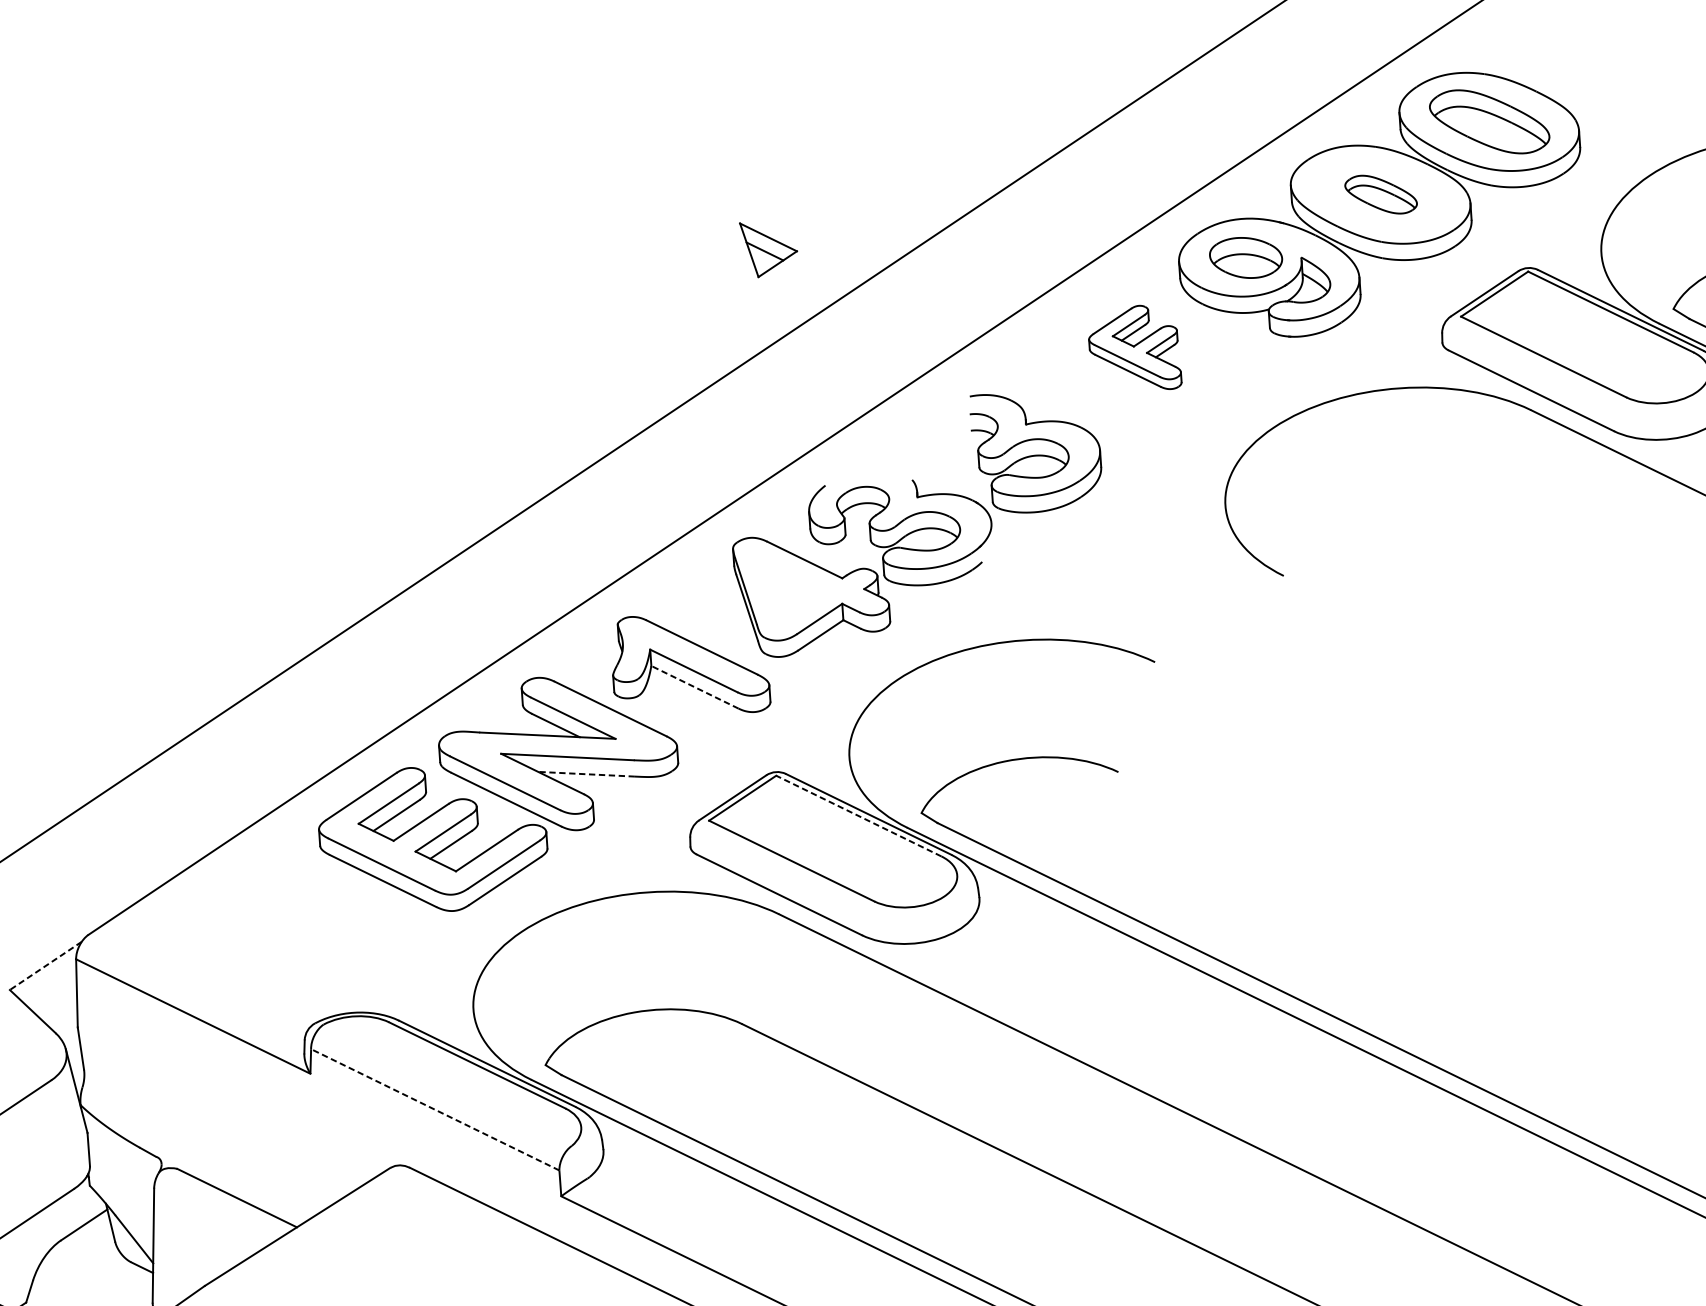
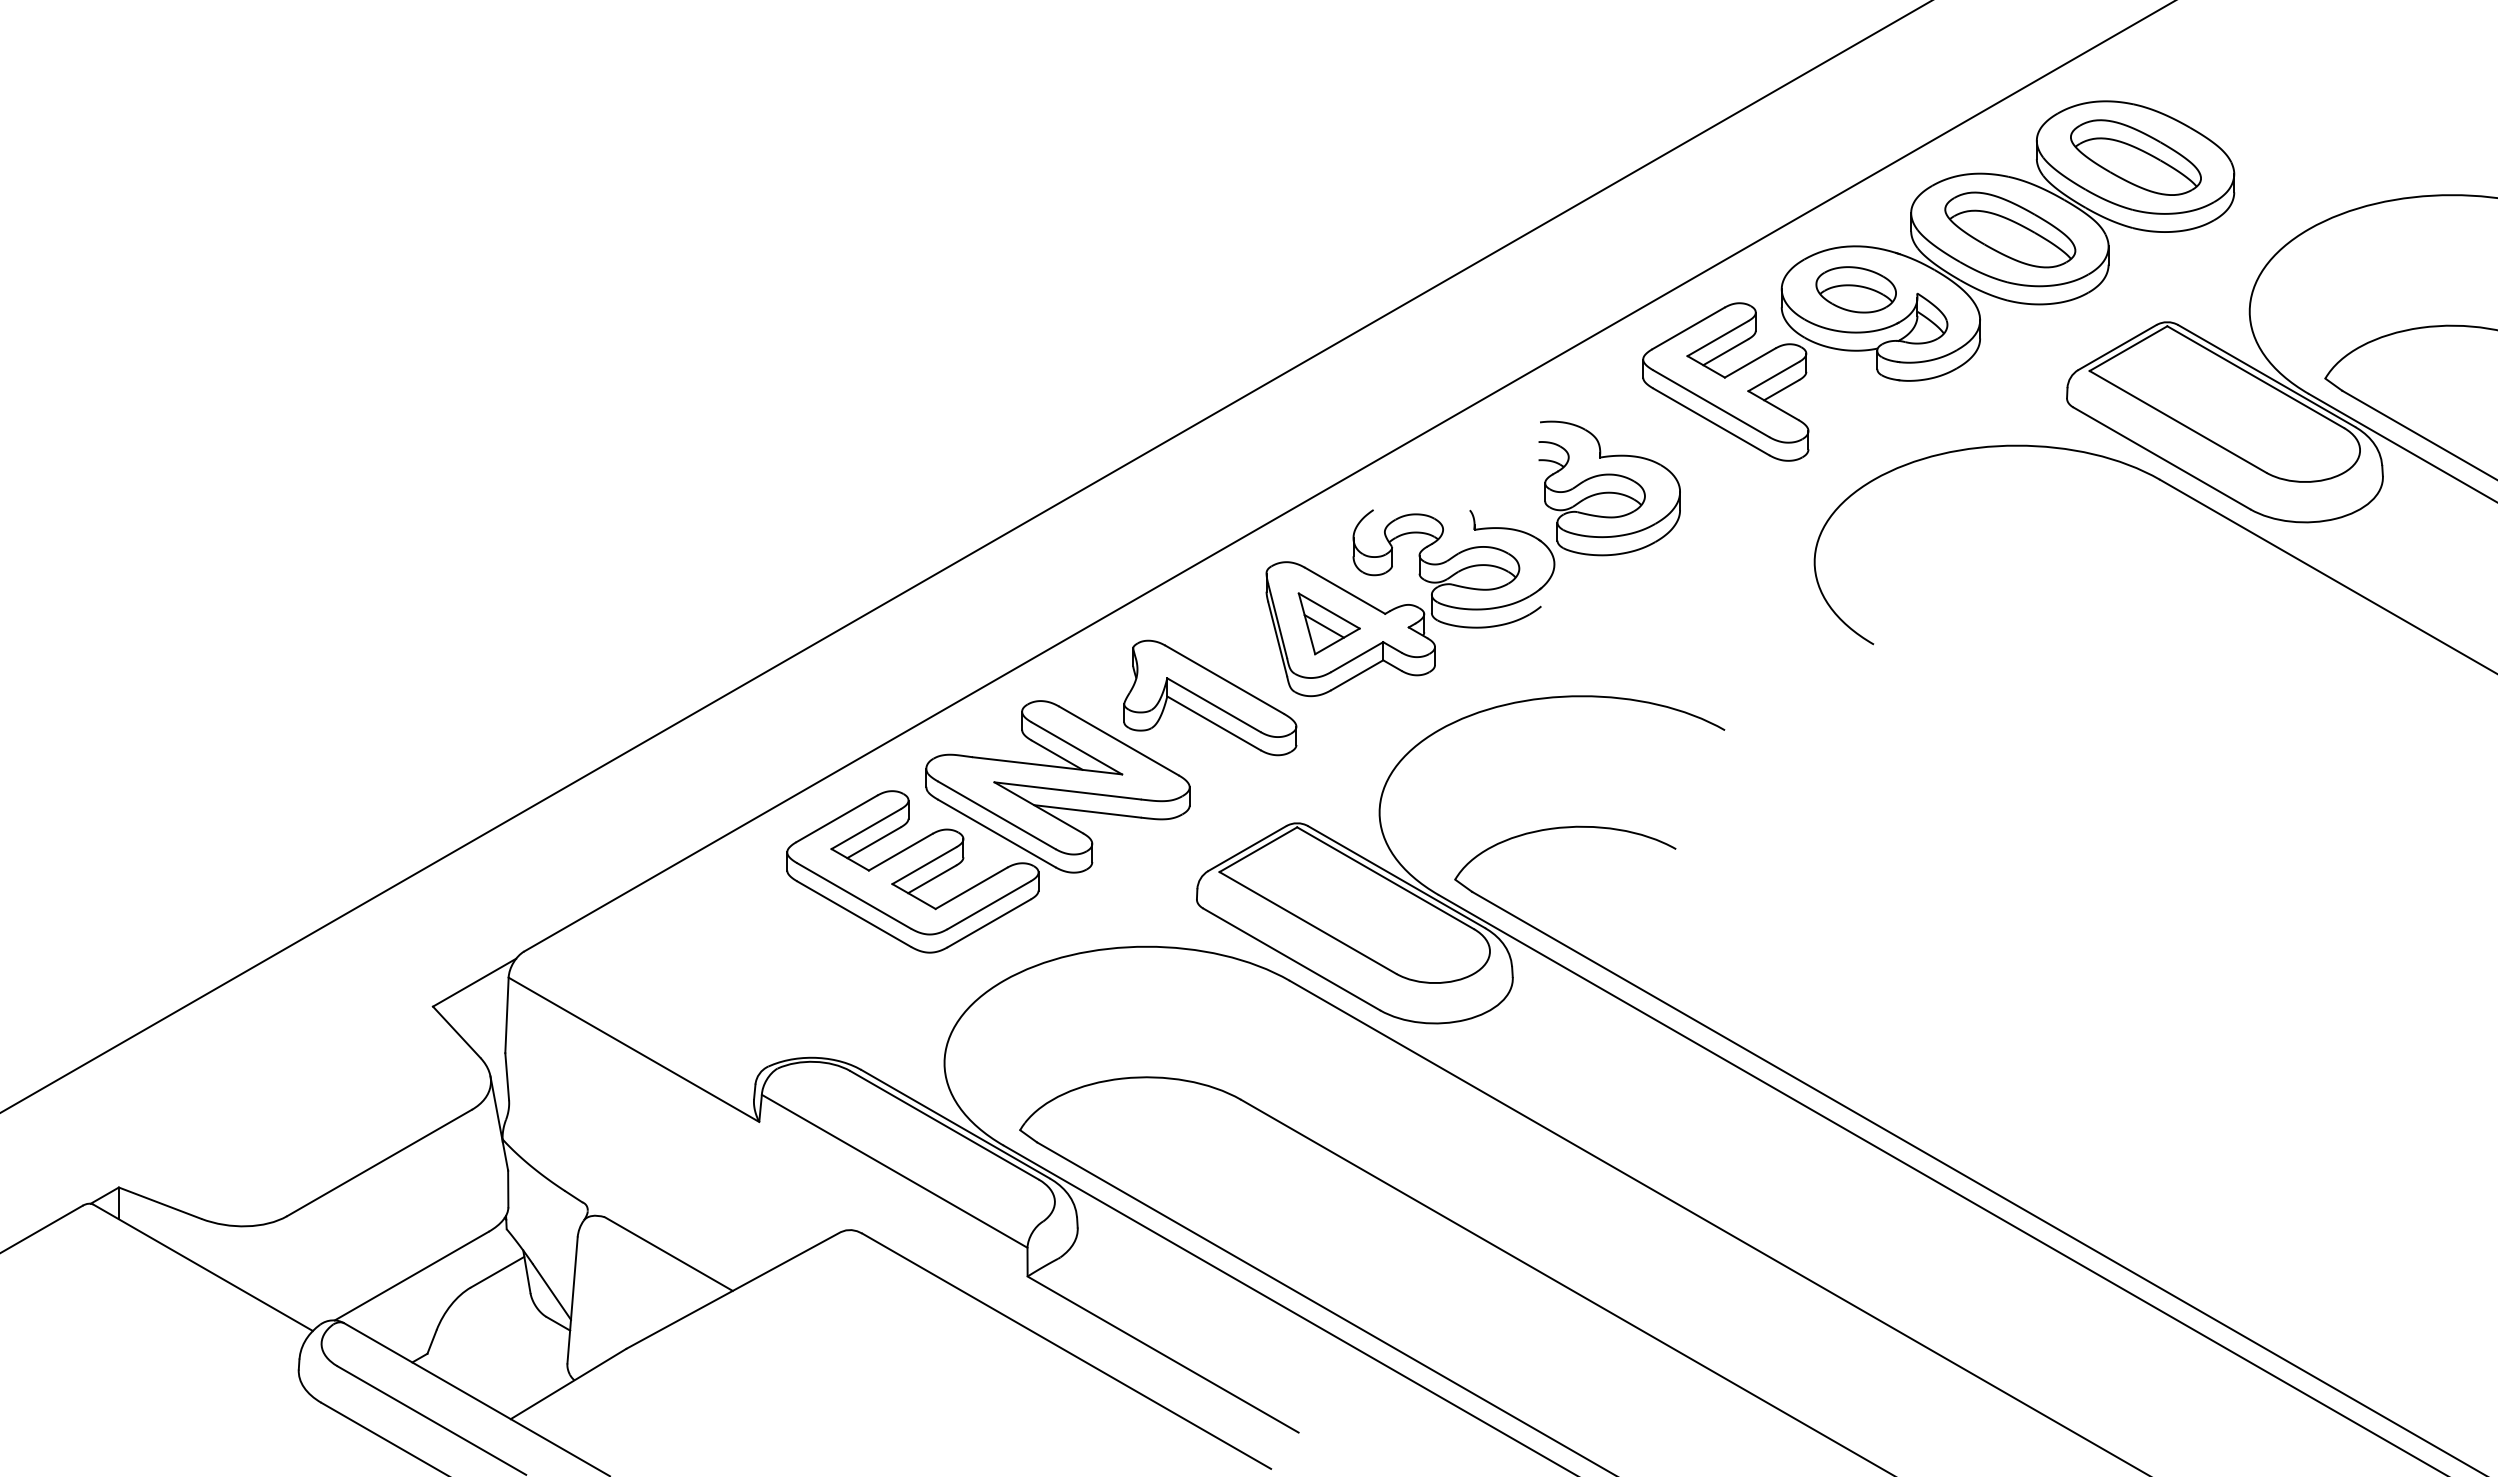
part: (1381, 194) -> (2010, 229), size x1.67
part: (768, 248) -> (1328, 623), moved
part: (1134, 348) -> (1725, 381), size x1.67
line: (694, 687) -> (1213, 723), dashed -> solid
line: (586, 774) -> (1087, 811), dashed -> solid
line: (858, 816) -> (1385, 878), dashed -> solid
line: (45, 965) -> (474, 982), dashed -> solid
line: (435, 1110) -> (894, 1171), dashed -> solid

